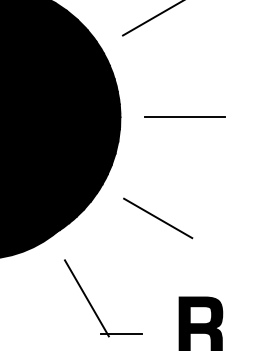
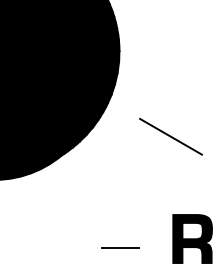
line: (184, 116) -> (177, 50), removed
line: (158, 218) -> (171, 136), moved
line: (86, 298) -> (88, 215), removed

